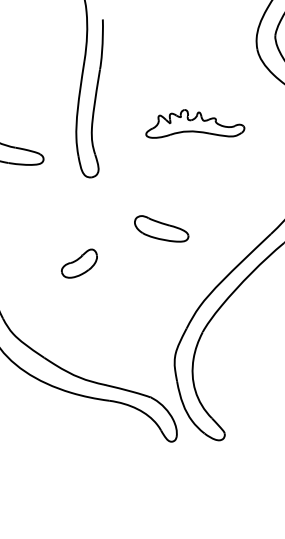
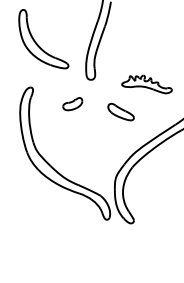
part: (193, 126) -> (146, 84), moved
part: (79, 264) -> (72, 104), moved

